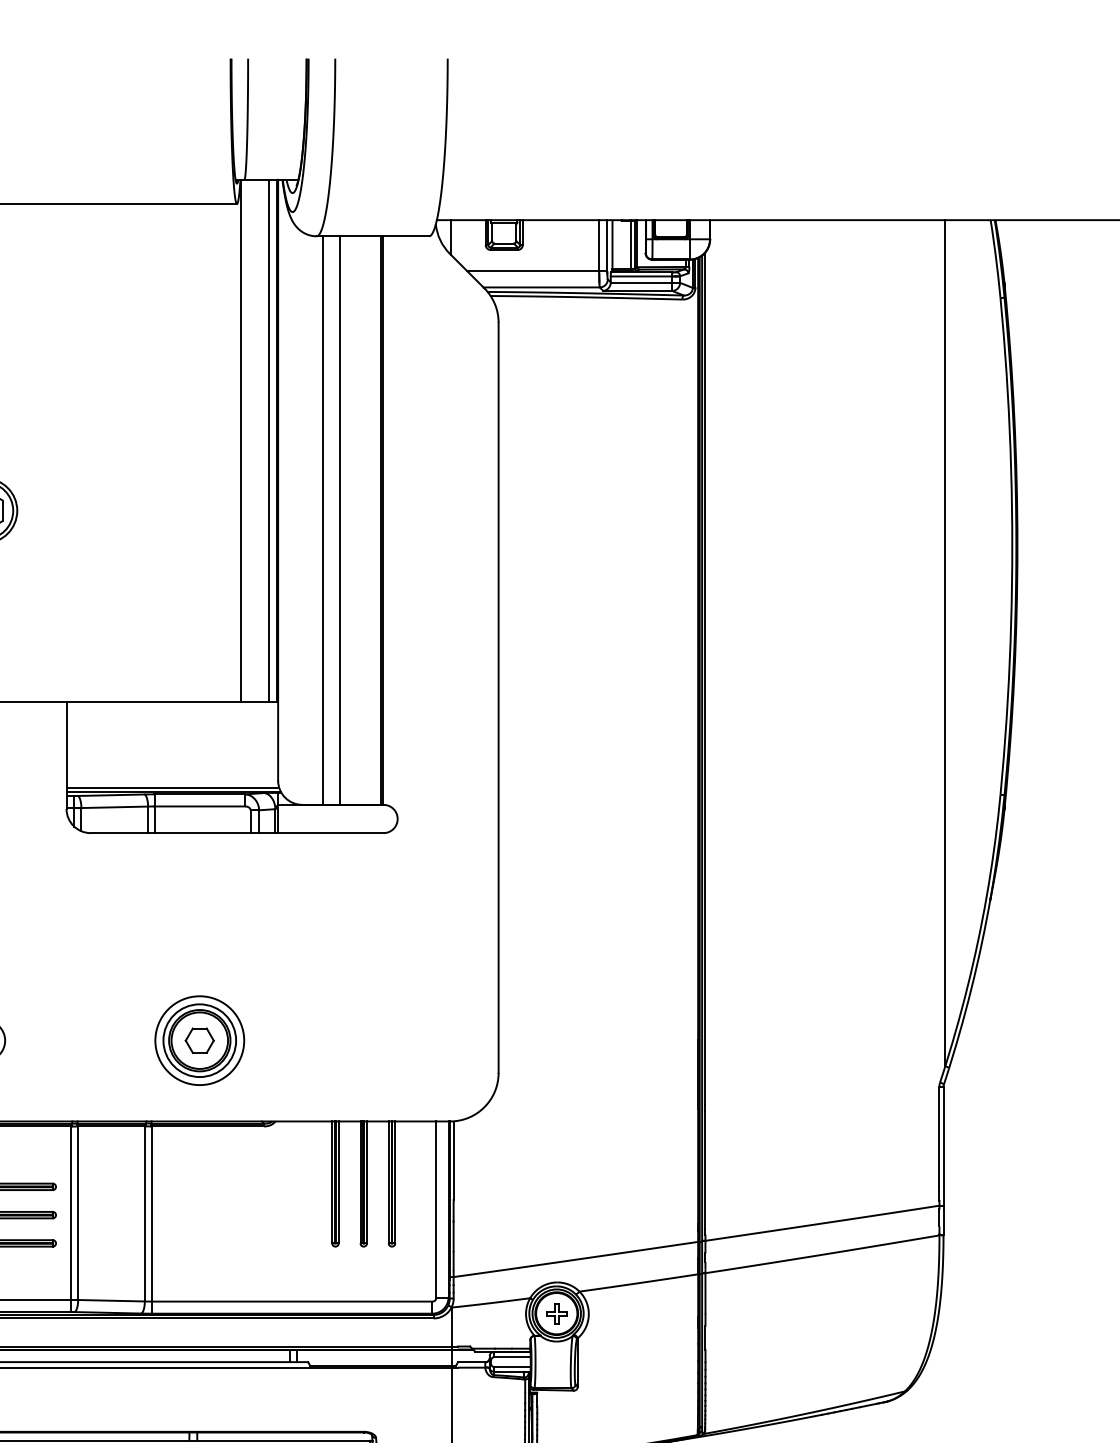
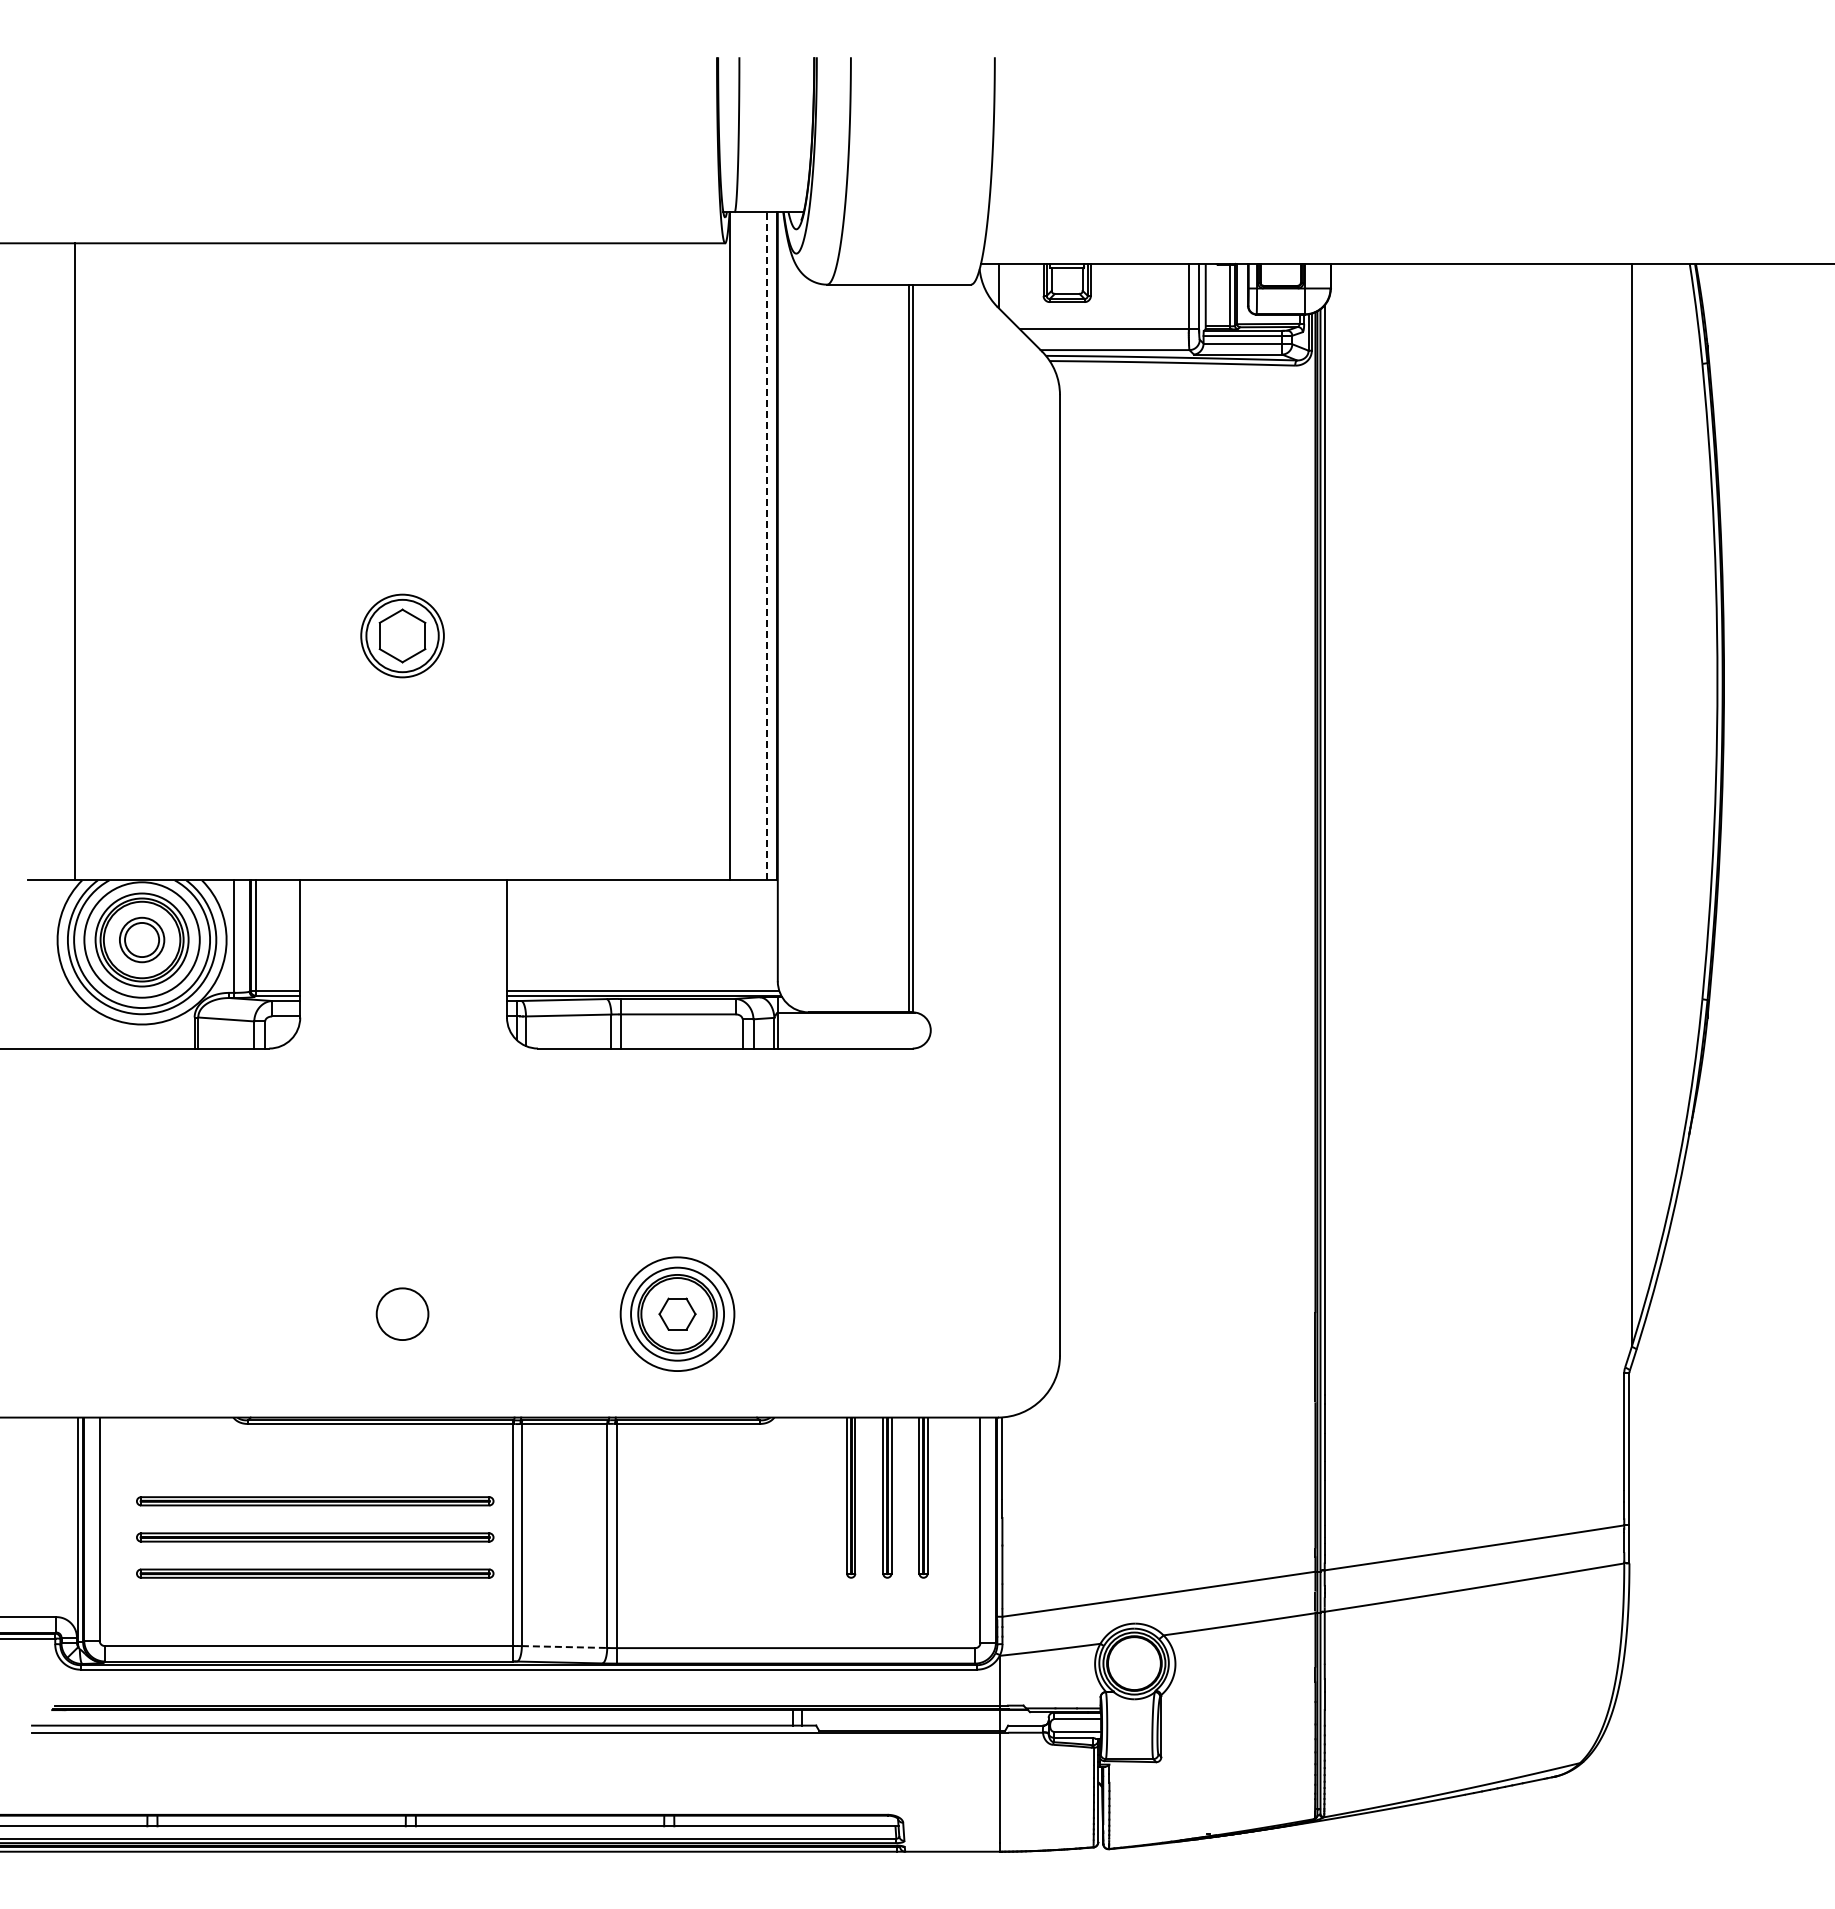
line: (269, 440) -> (766, 545), solid -> dashed
line: (322, 520) -> (834, 648), removed
line: (339, 520) -> (856, 648), removed
line: (111, 1301) -> (564, 1647), solid -> dashed
part: (556, 1313) -> (1134, 1663), removed

